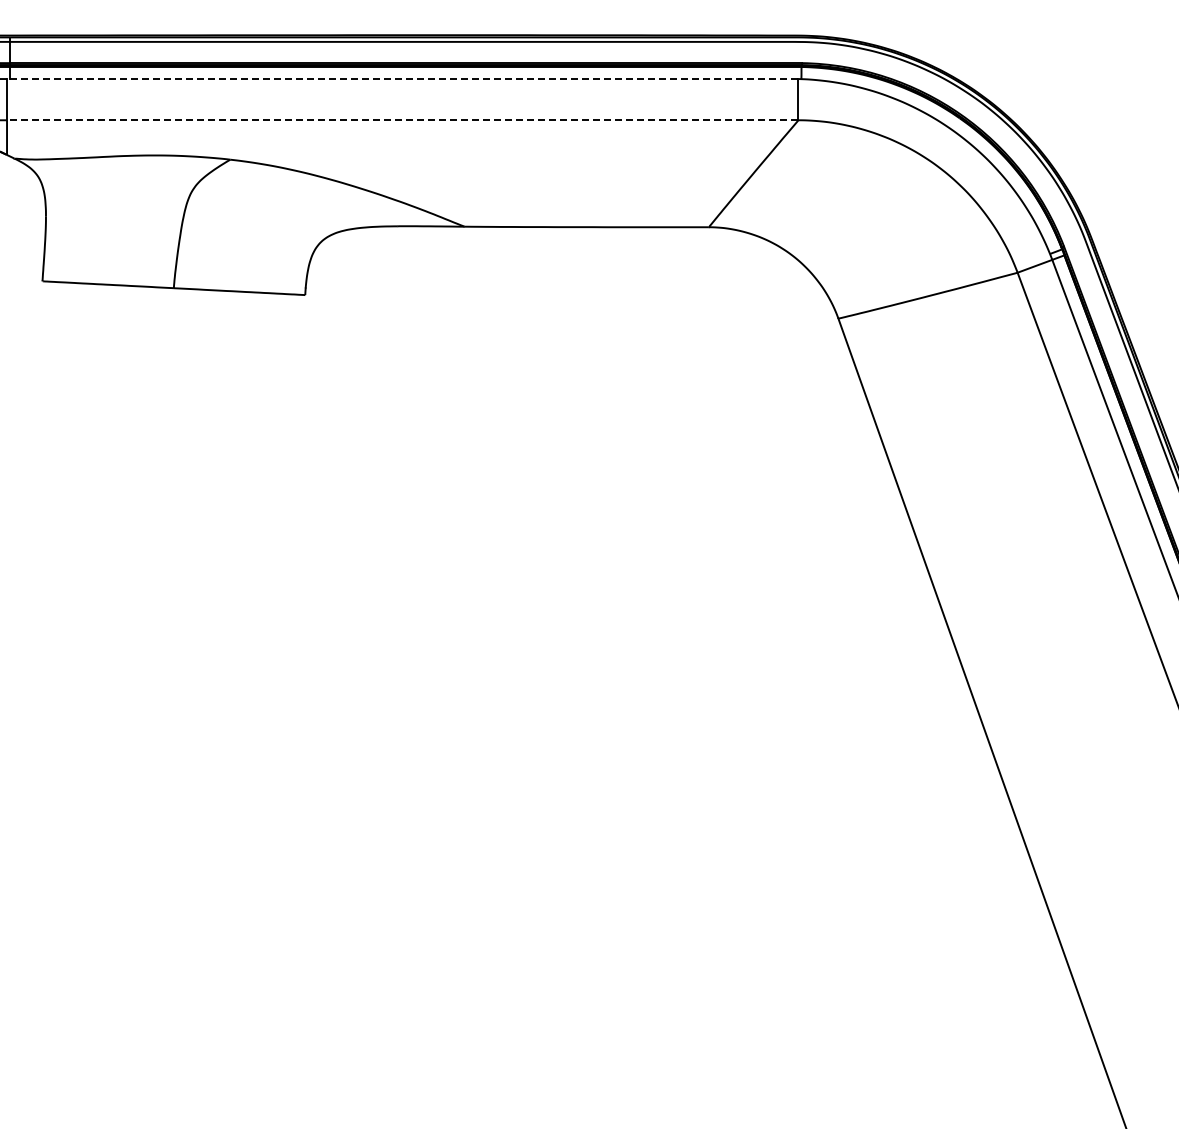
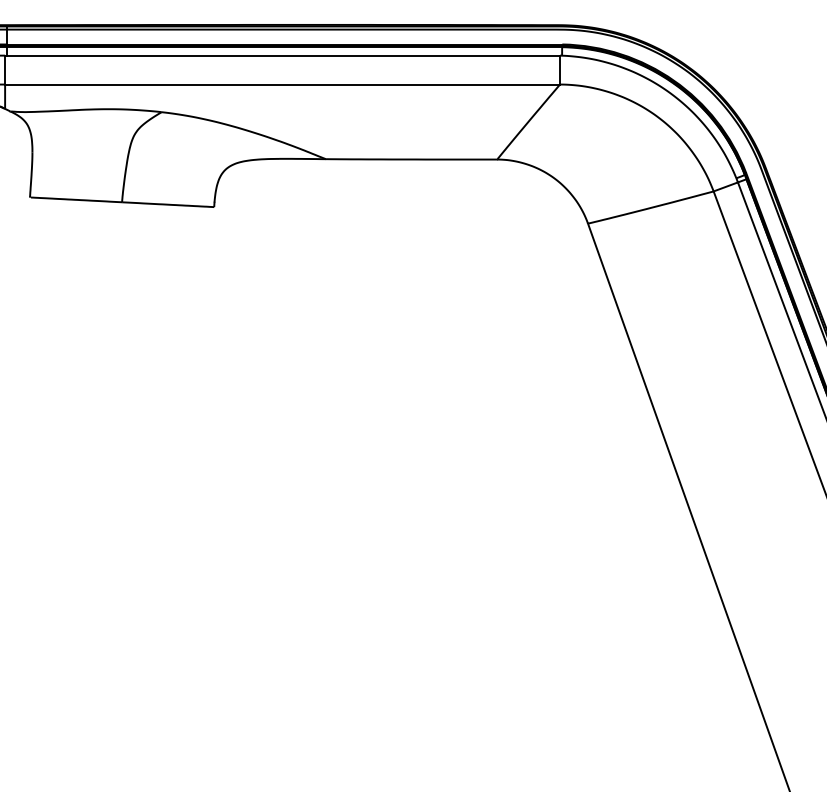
line: (402, 79) -> (282, 55), dashed -> solid
line: (402, 120) -> (282, 84), dashed -> solid

